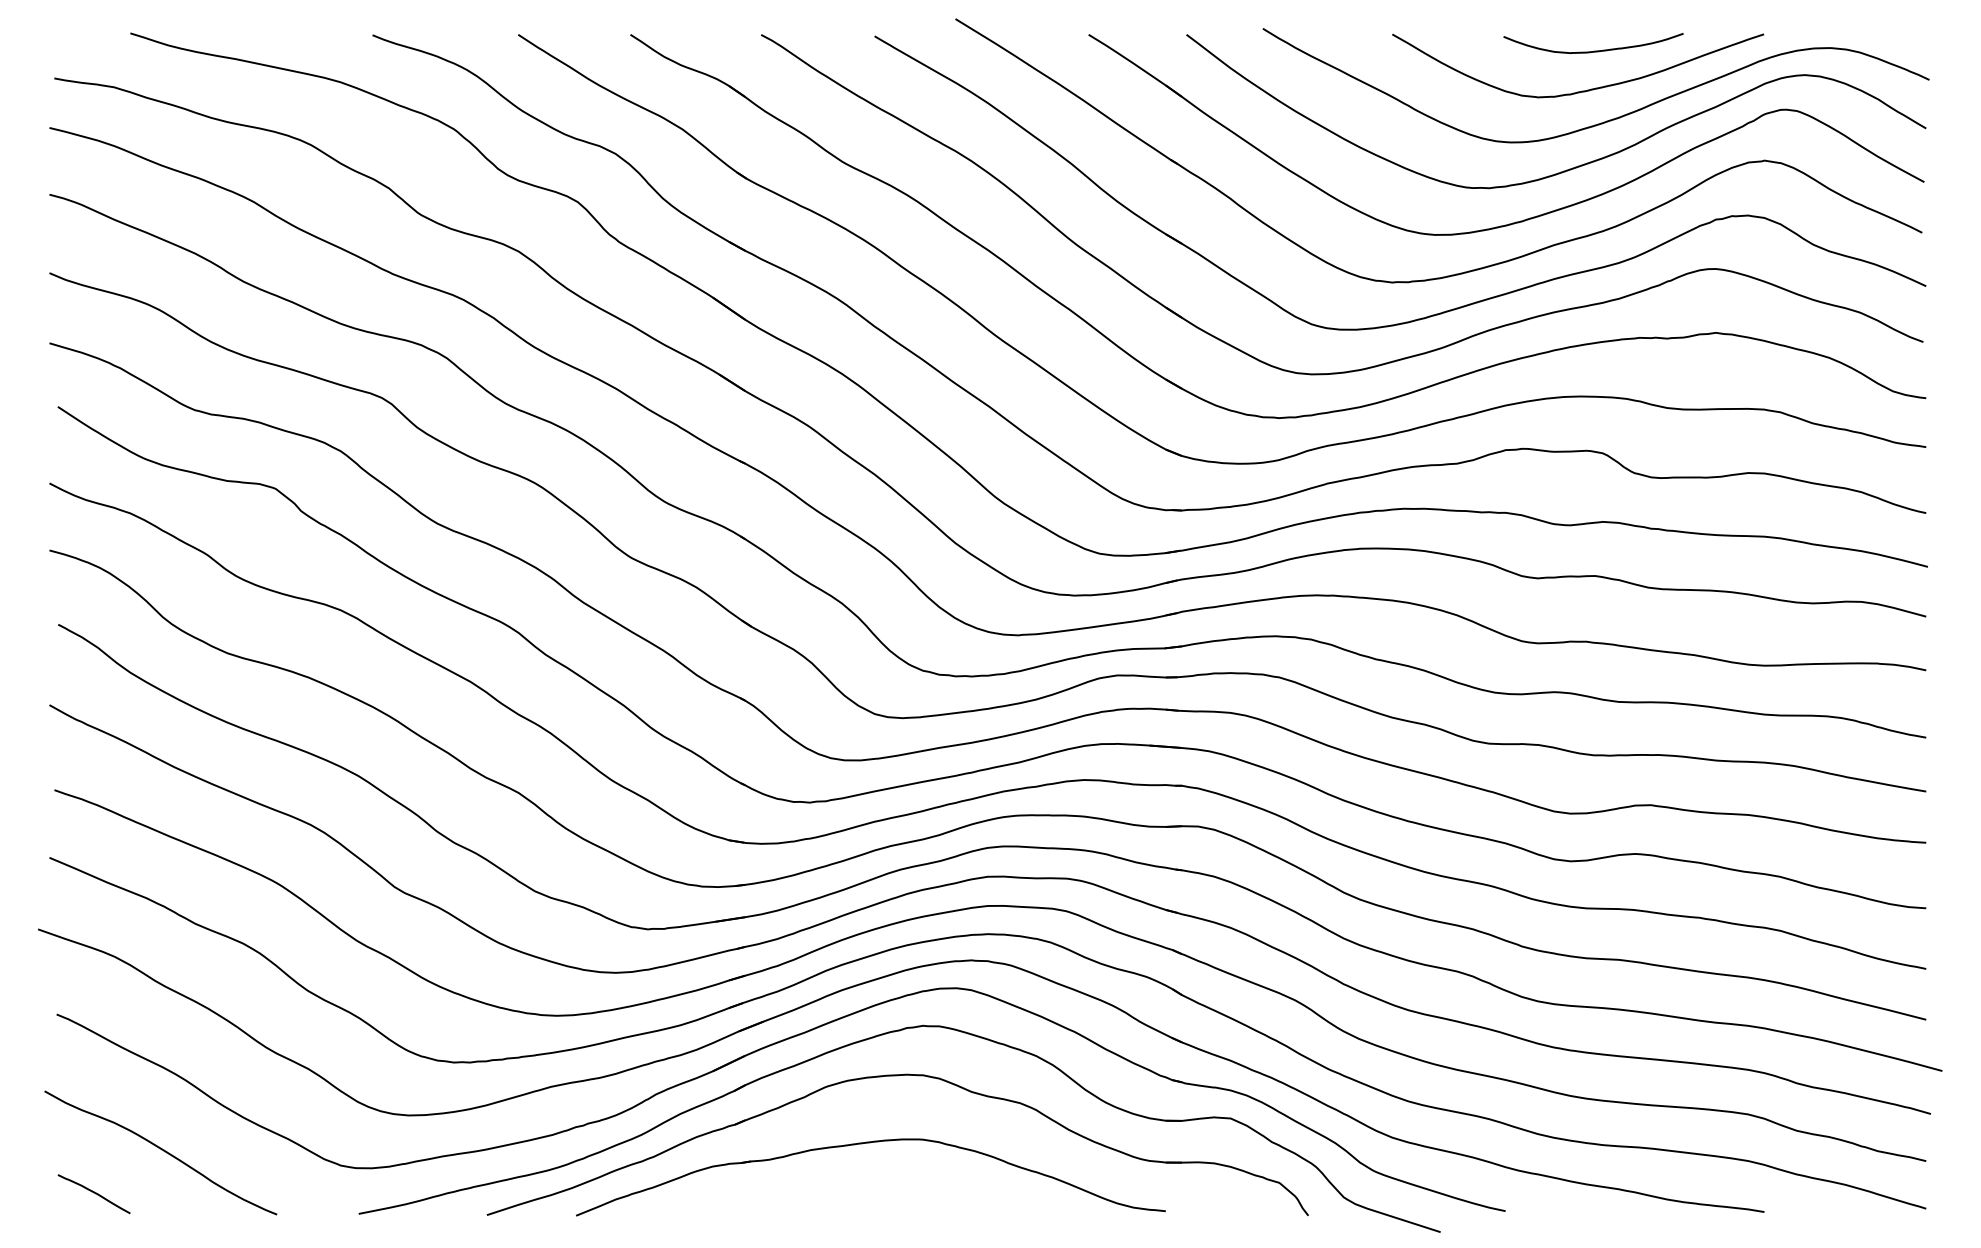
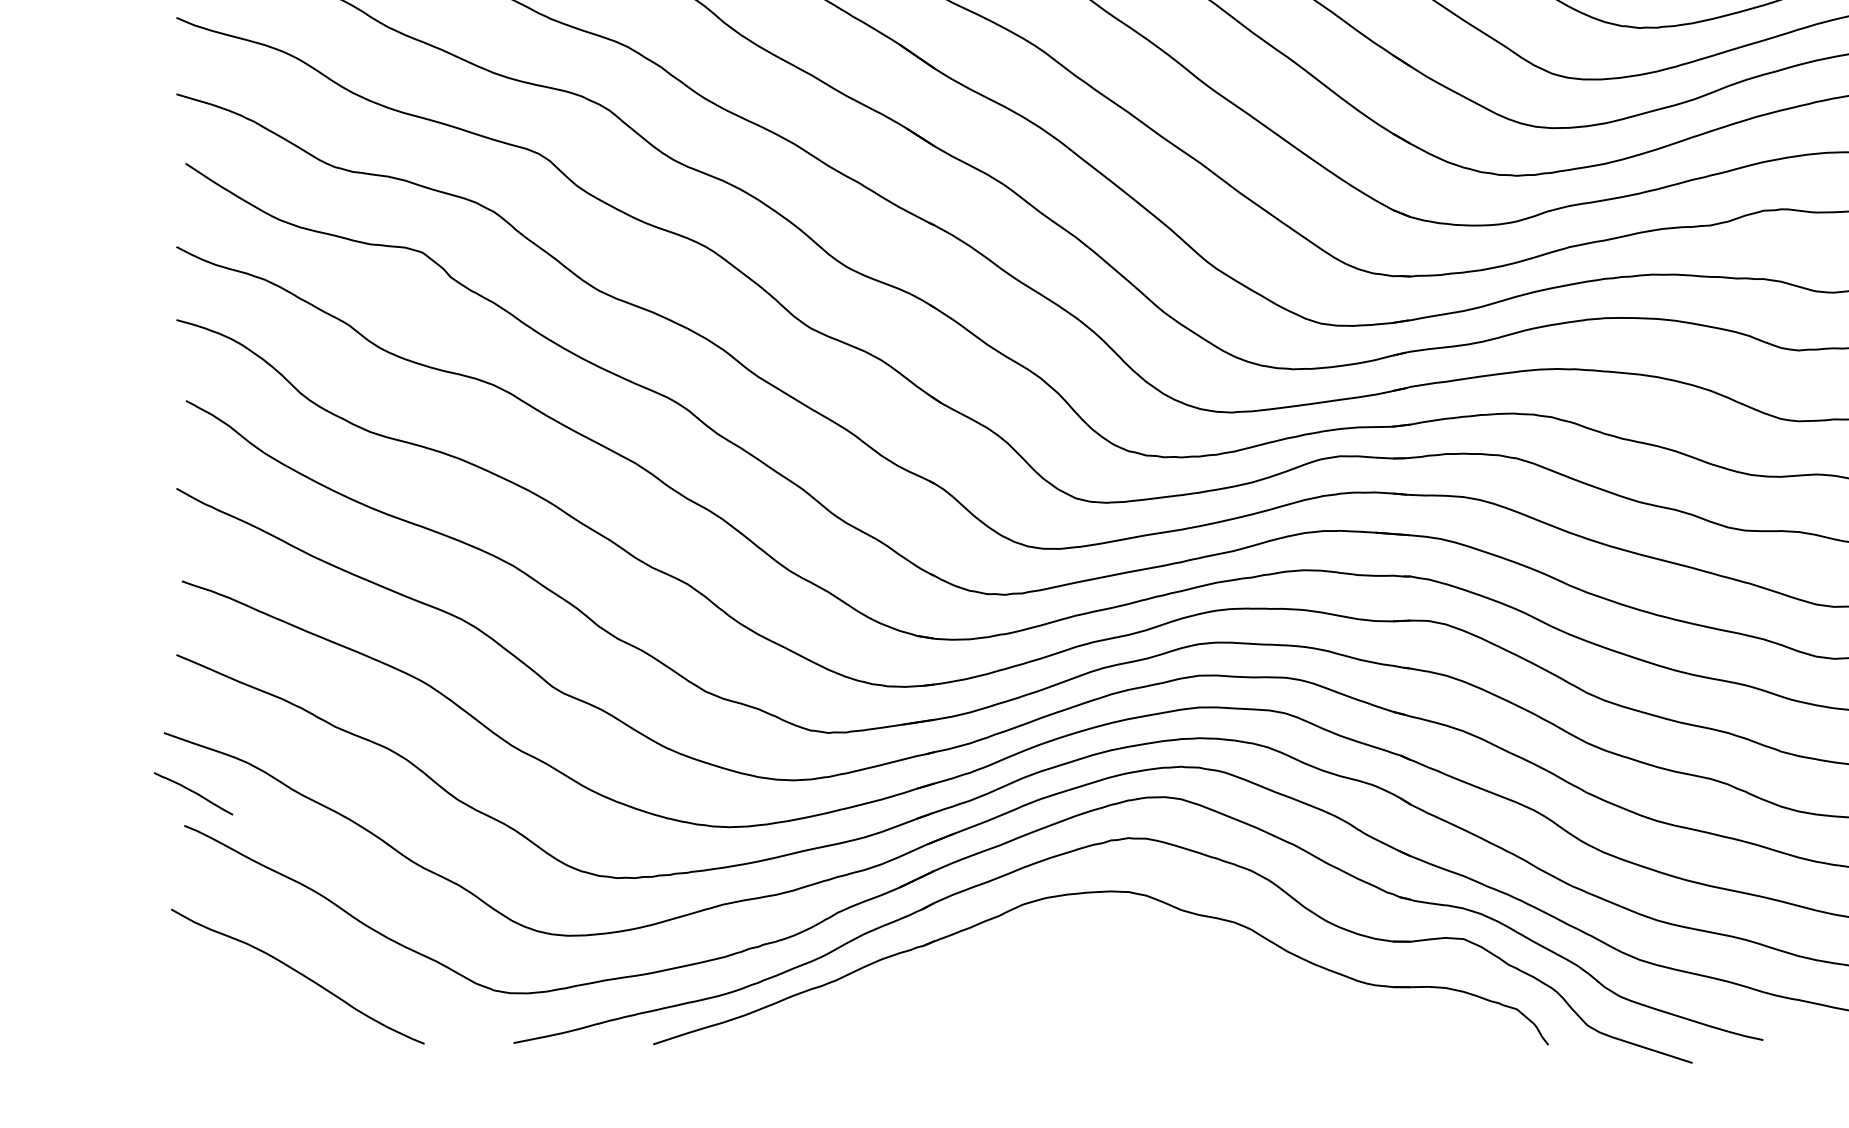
part: (862, 1144) -> (1062, 967), removed
curve: (93, 1193) -> (192, 793), moved

